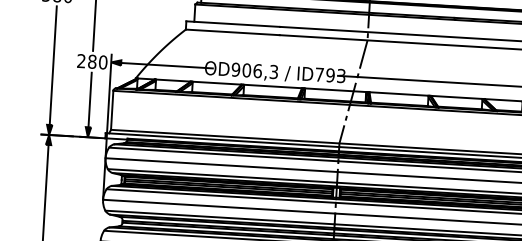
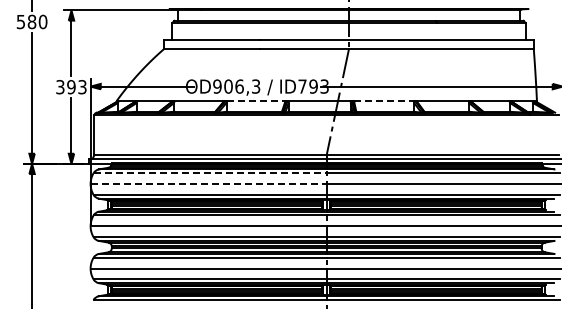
text: (92, 62) -> (71, 87), 280 -> 393
line: (273, 86) -> (256, 101), solid -> dashed
line: (399, 94) -> (384, 101), solid -> dashed
line: (224, 154) -> (210, 173), solid -> dashed
line: (222, 165) -> (209, 184), solid -> dashed

